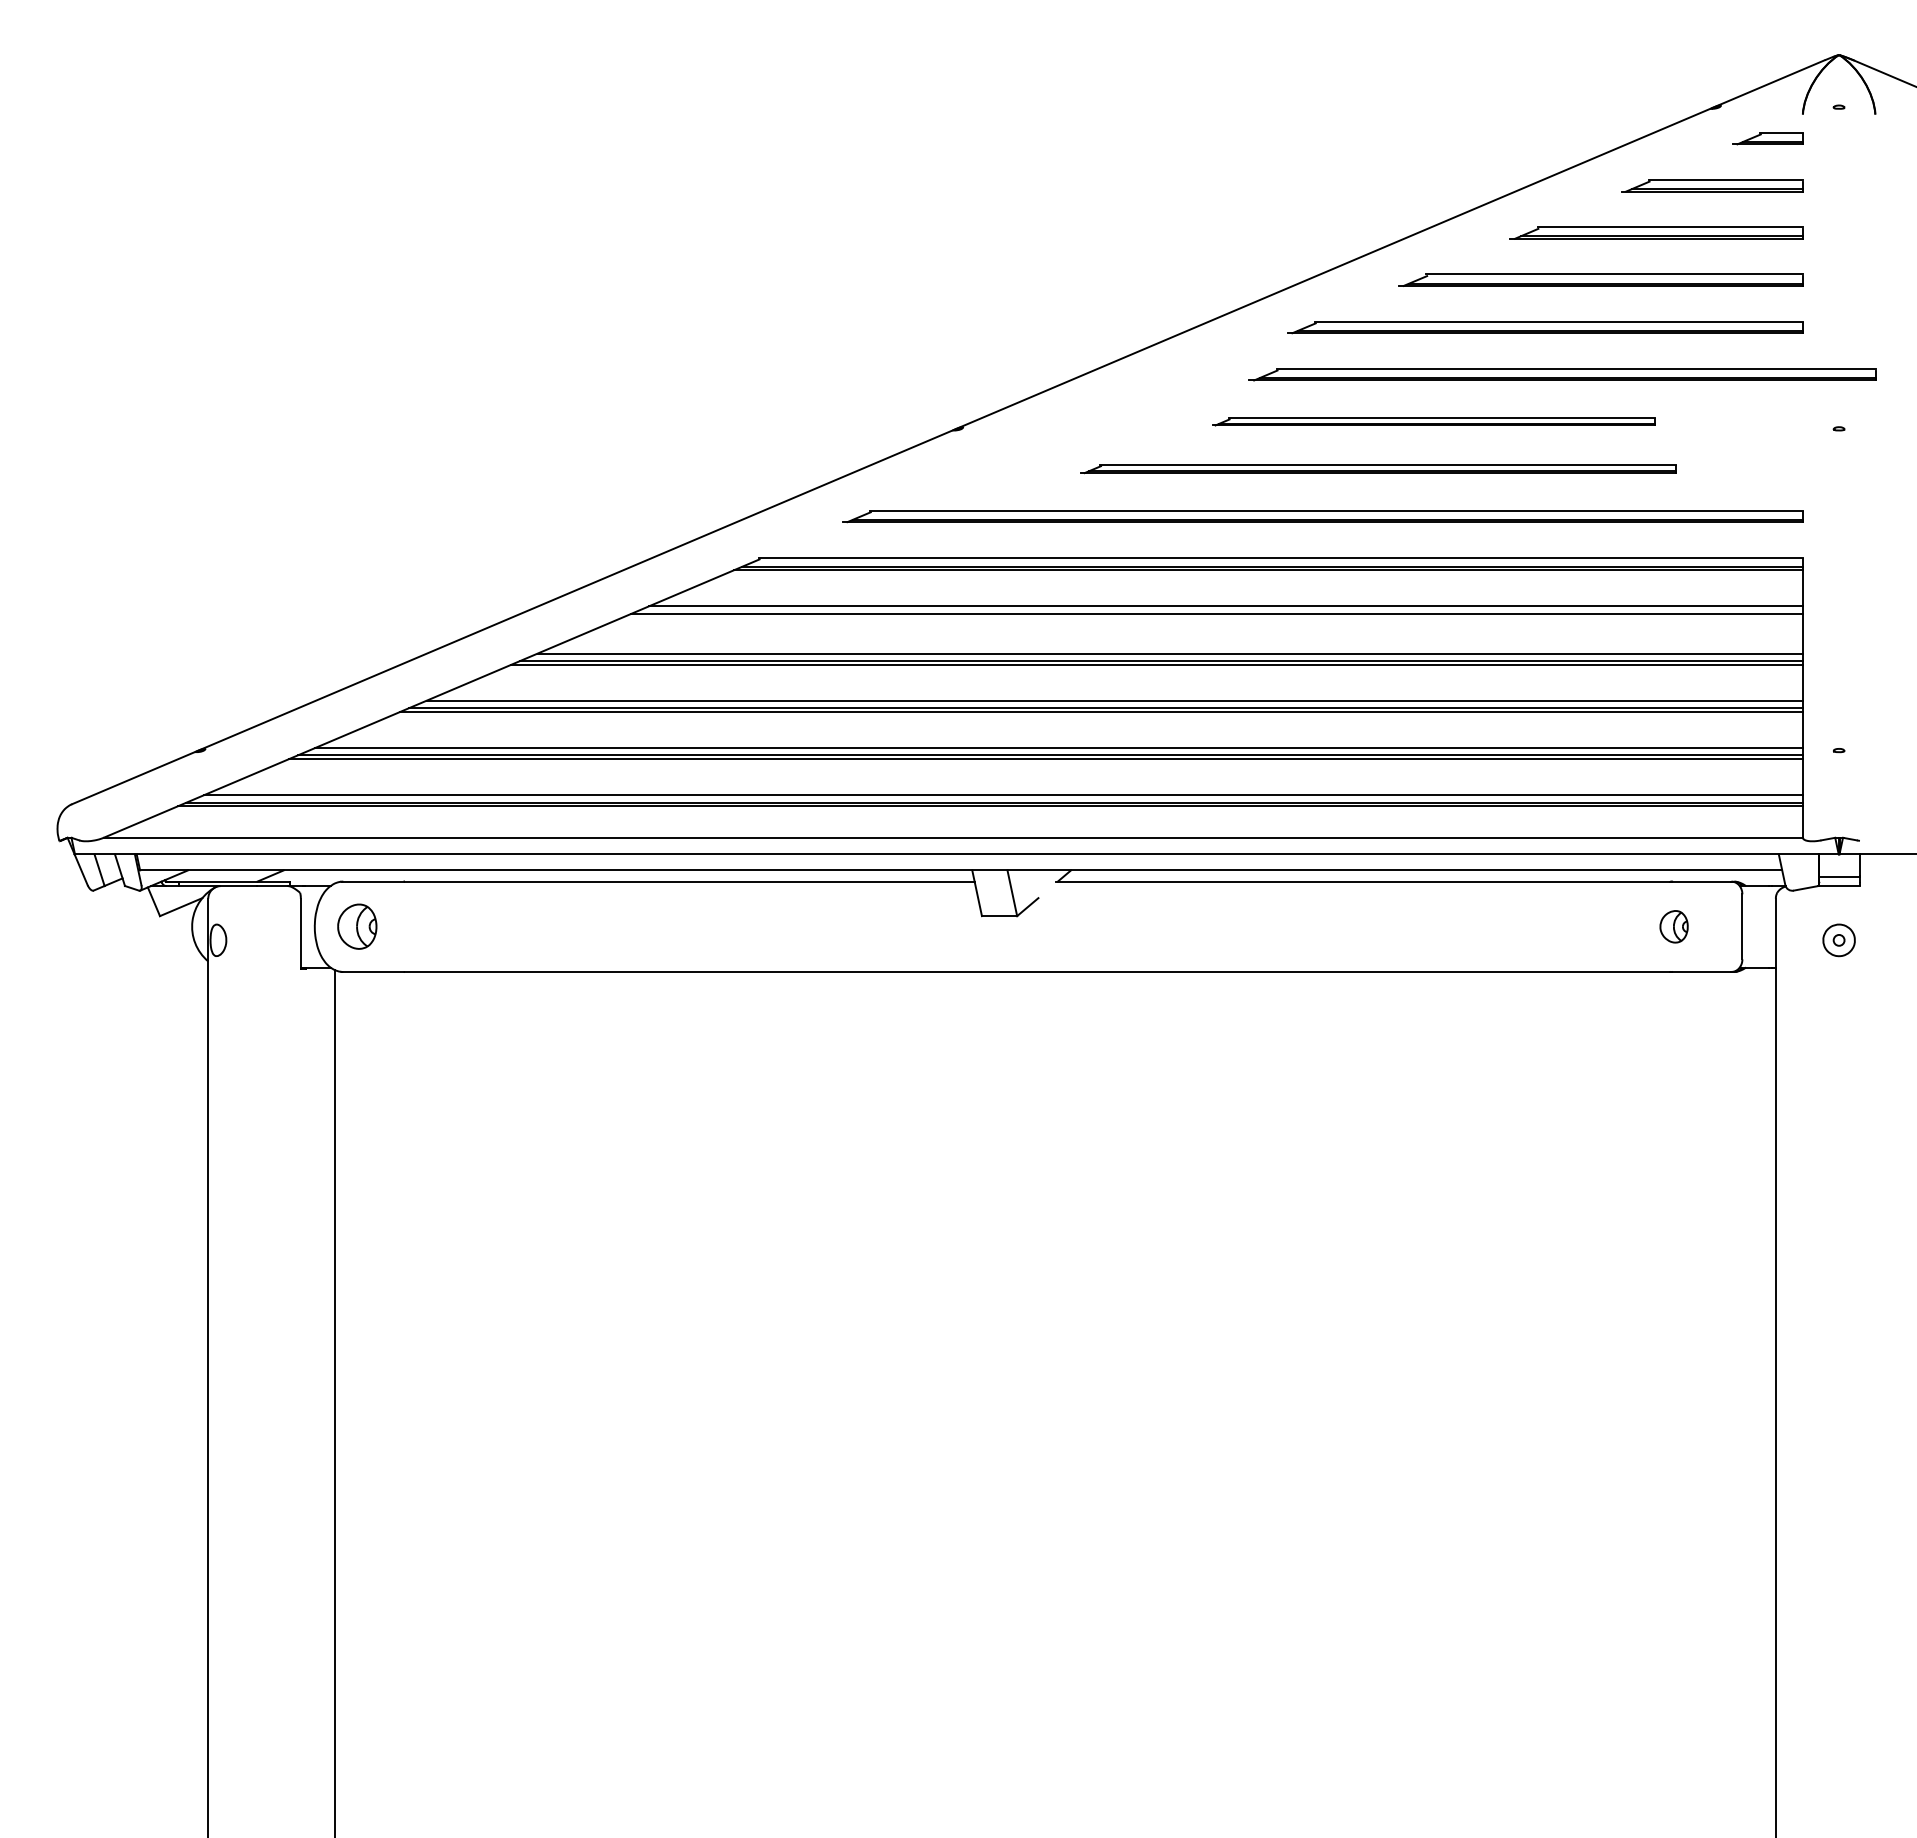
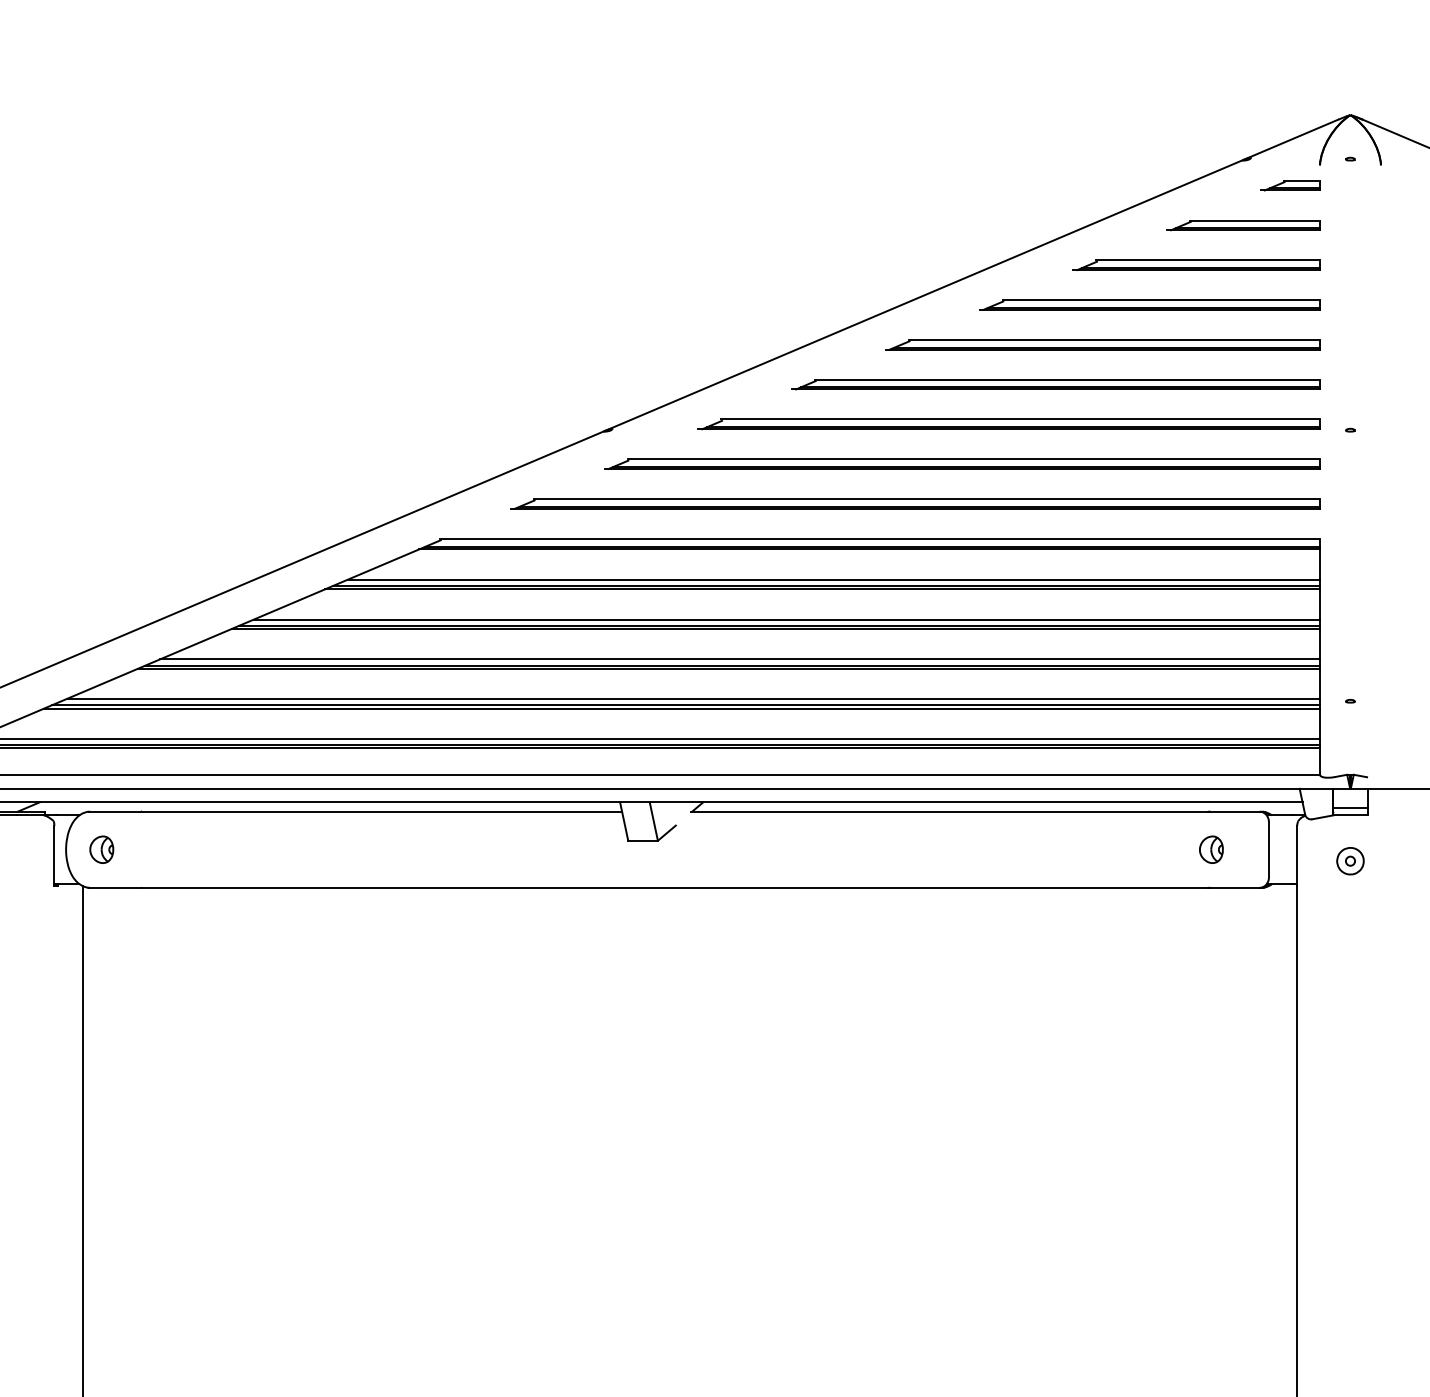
part: (1562, 374) -> (1055, 384), moved
part: (1433, 421) -> (1008, 424), size x1.67
part: (1378, 468) -> (962, 463), size x1.43
line: (1212, 617) -> (822, 589), added
part: (356, 926) -> (101, 849), size x0.71

